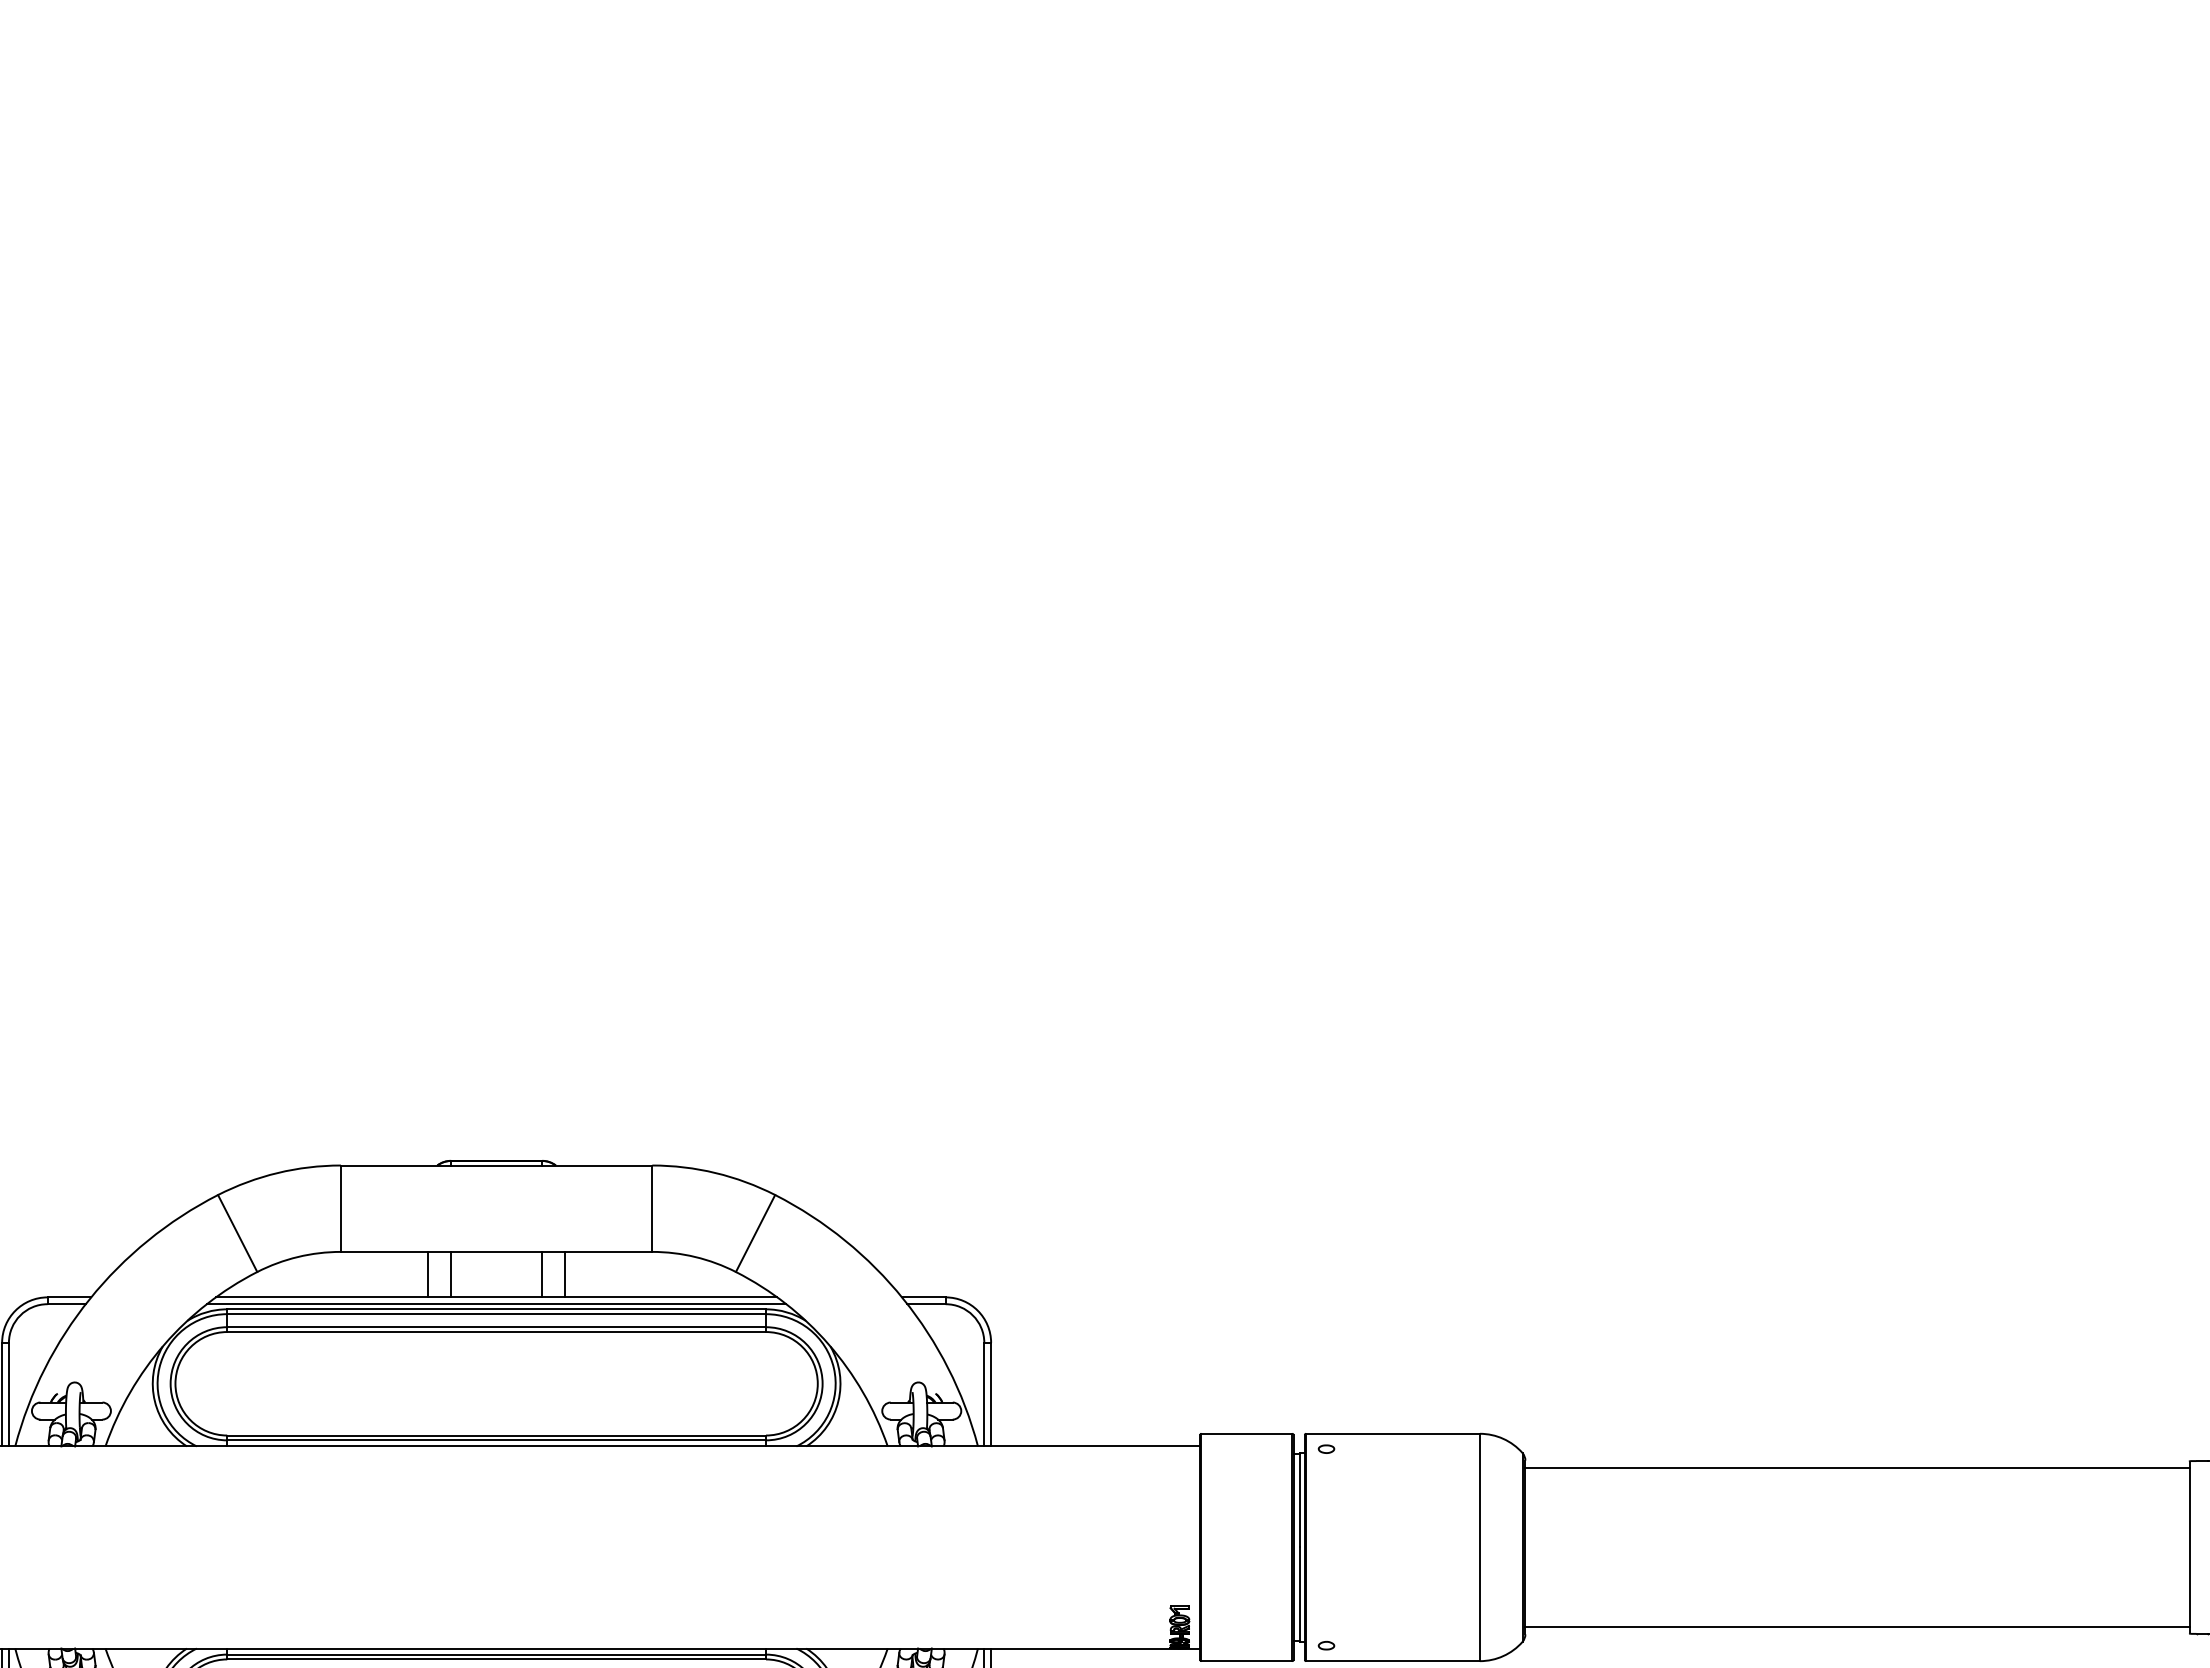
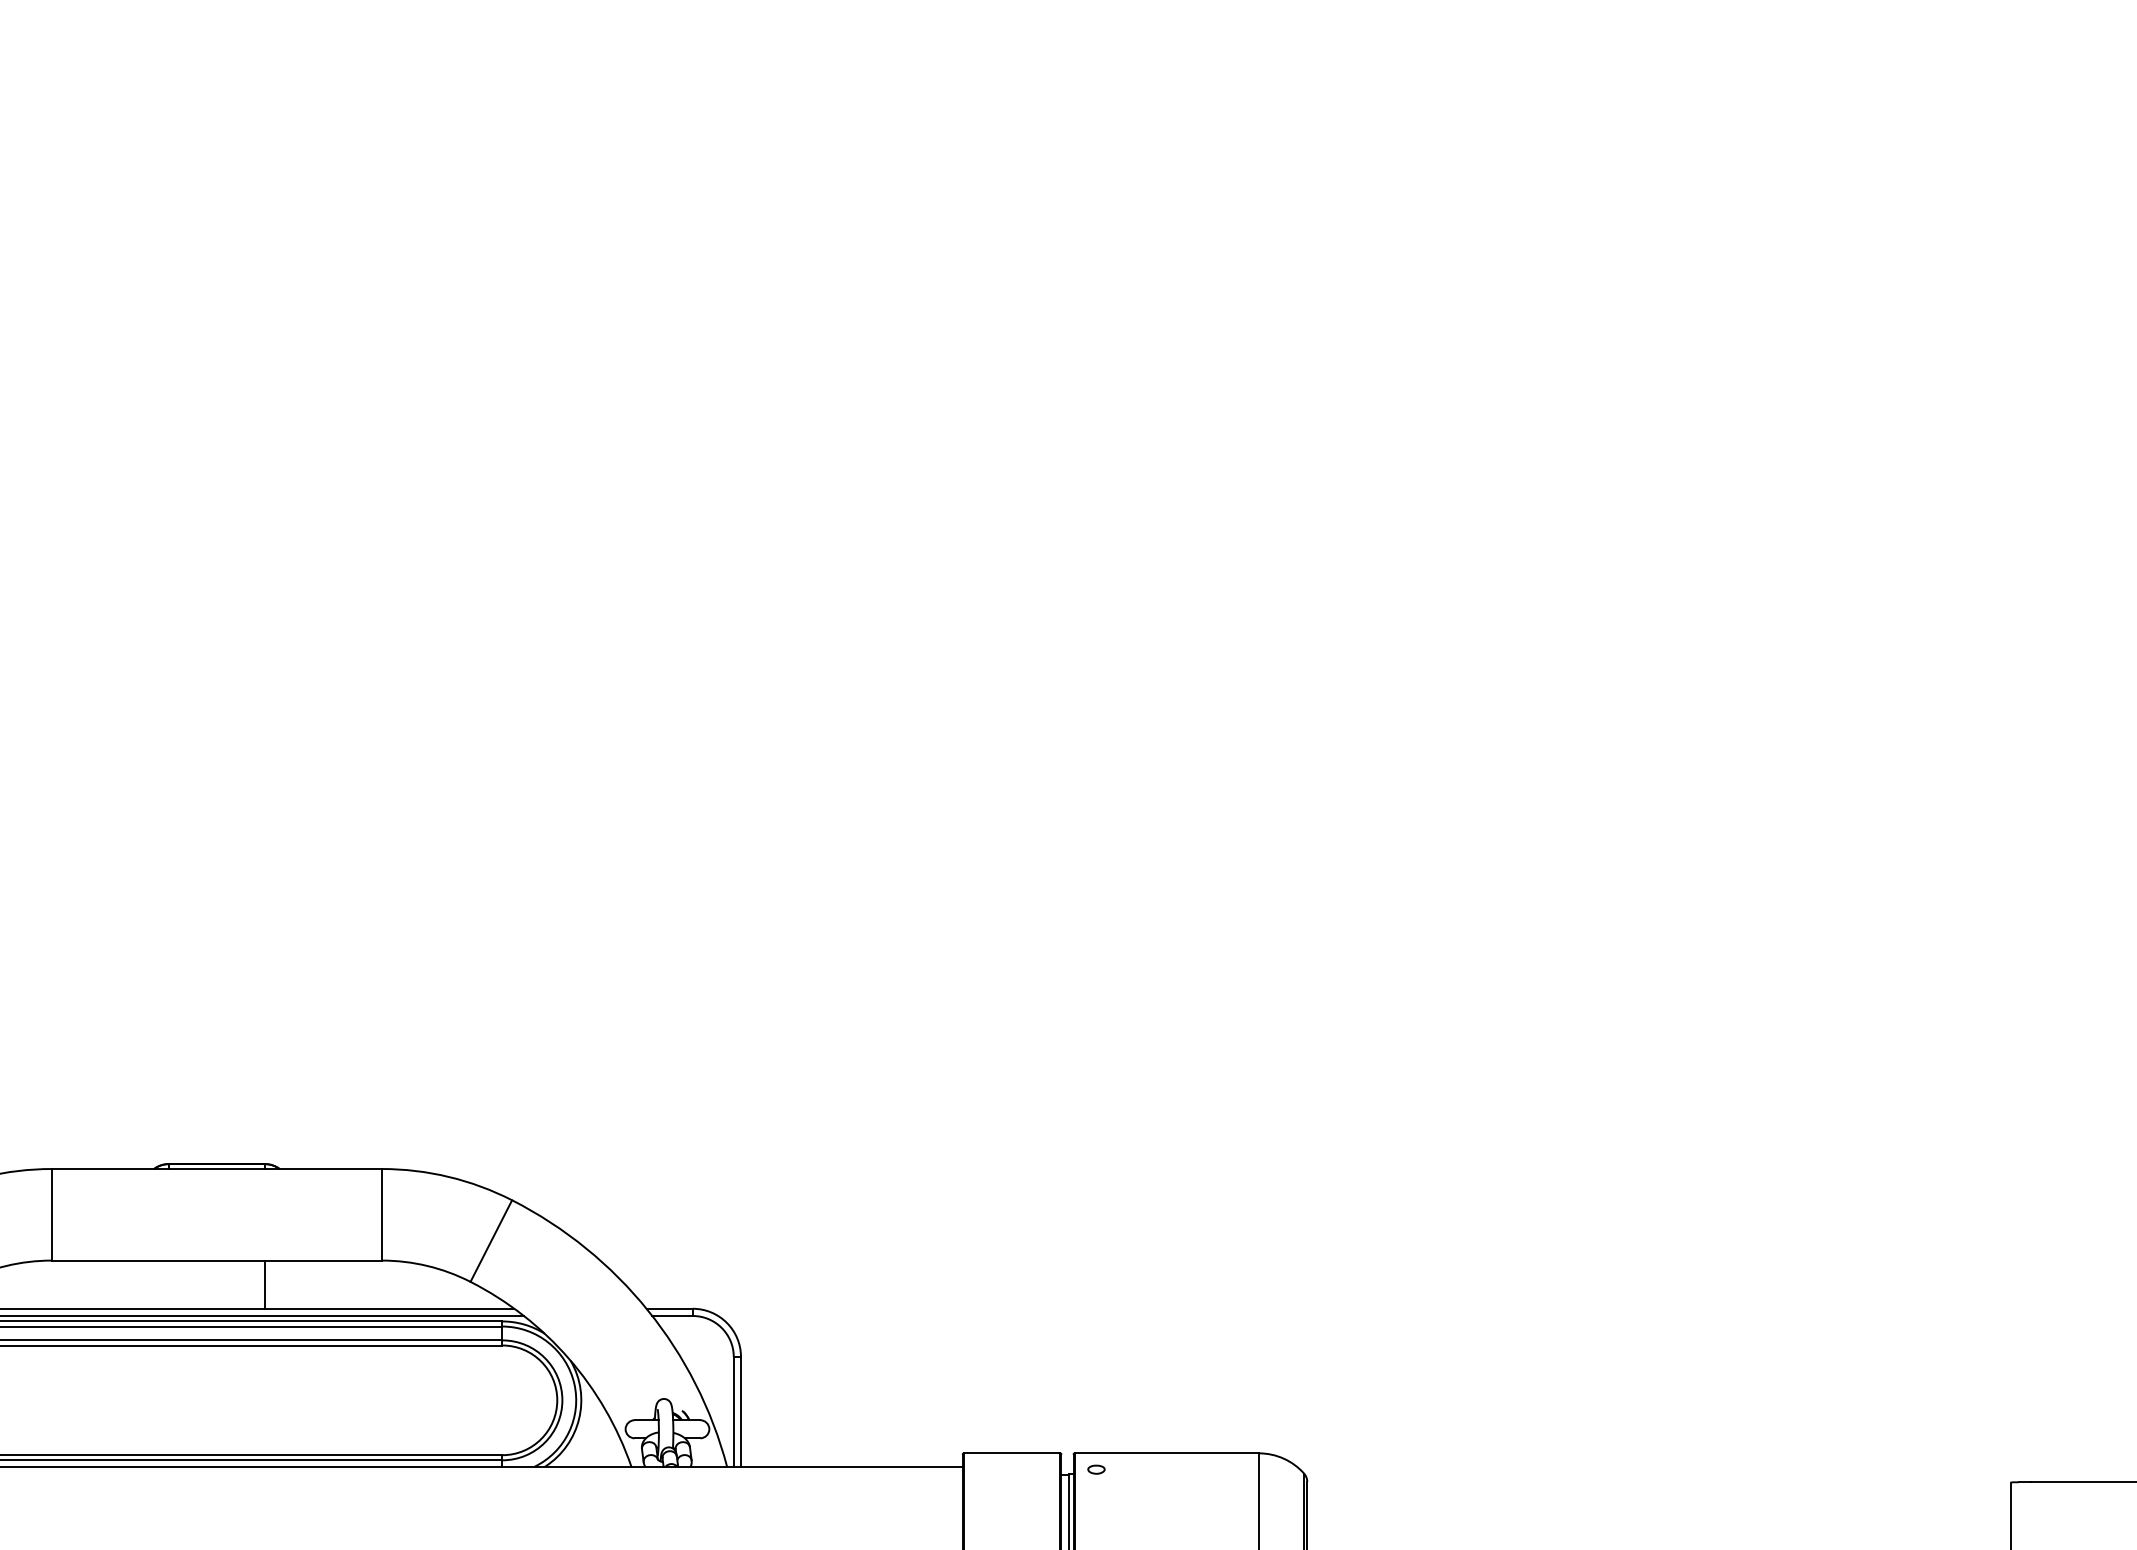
line: (428, 1274) -> (144, 1284), removed
line: (451, 1274) -> (169, 1284), removed
line: (564, 1274) -> (288, 1284), removed
line: (1857, 1467) -> (1659, 1489), removed

